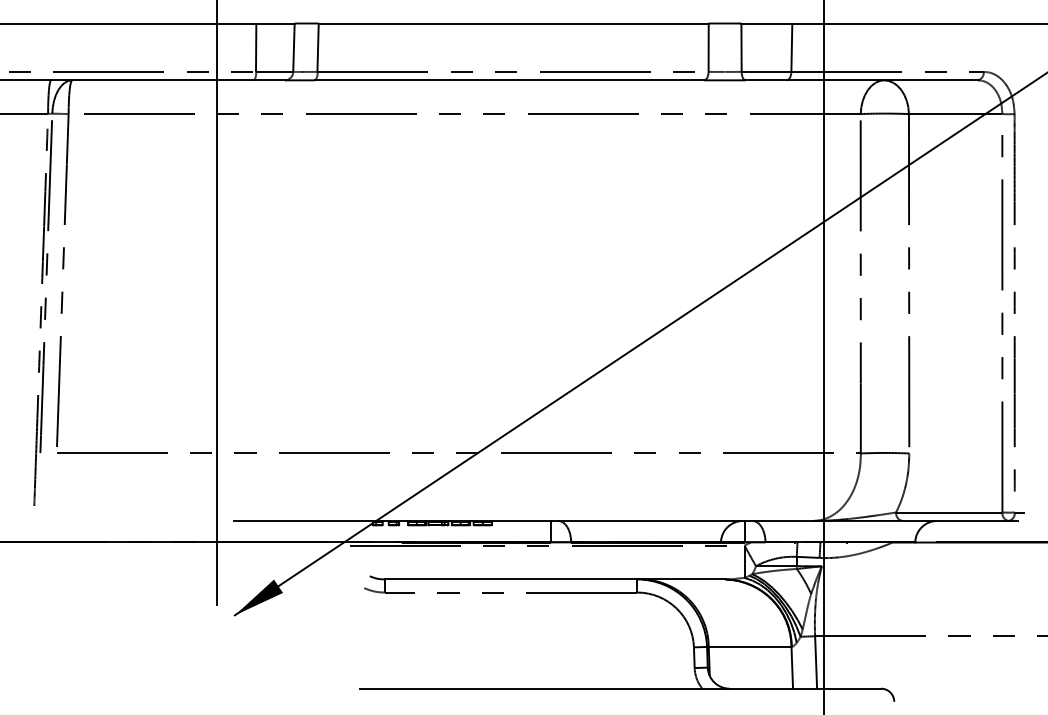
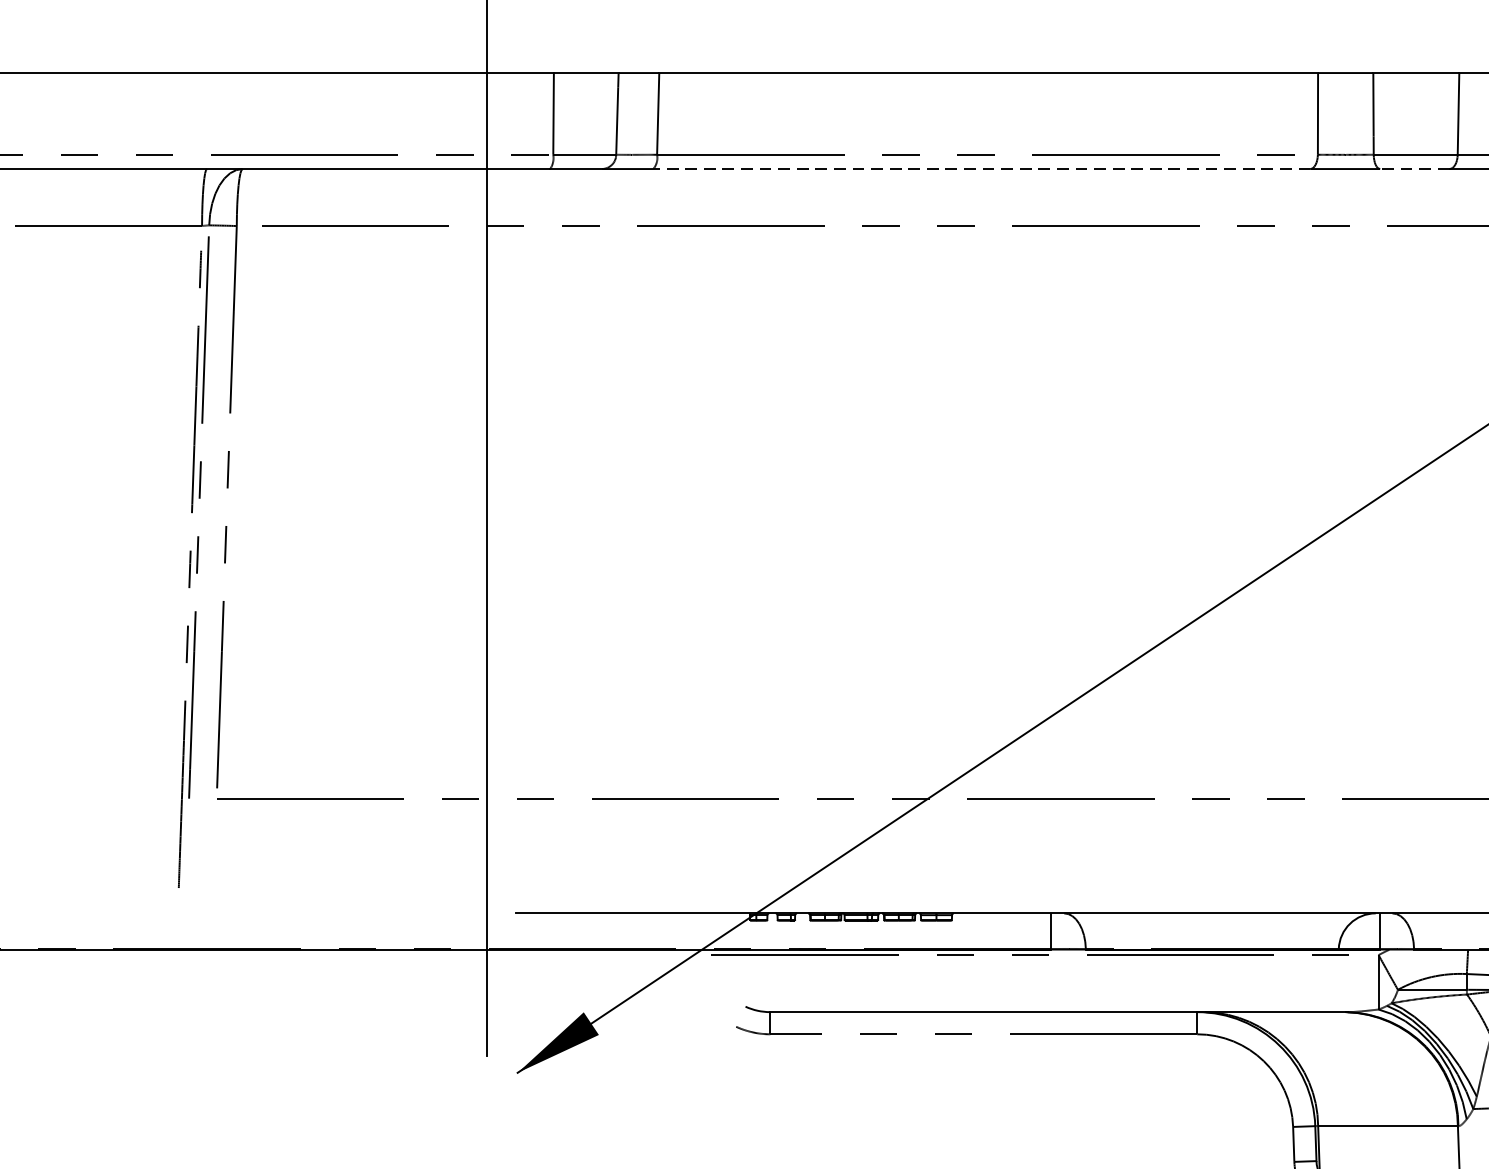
line: (509, 80) -> (981, 169), solid -> dashed
line: (765, 80) -> (1414, 169), solid -> dashed

